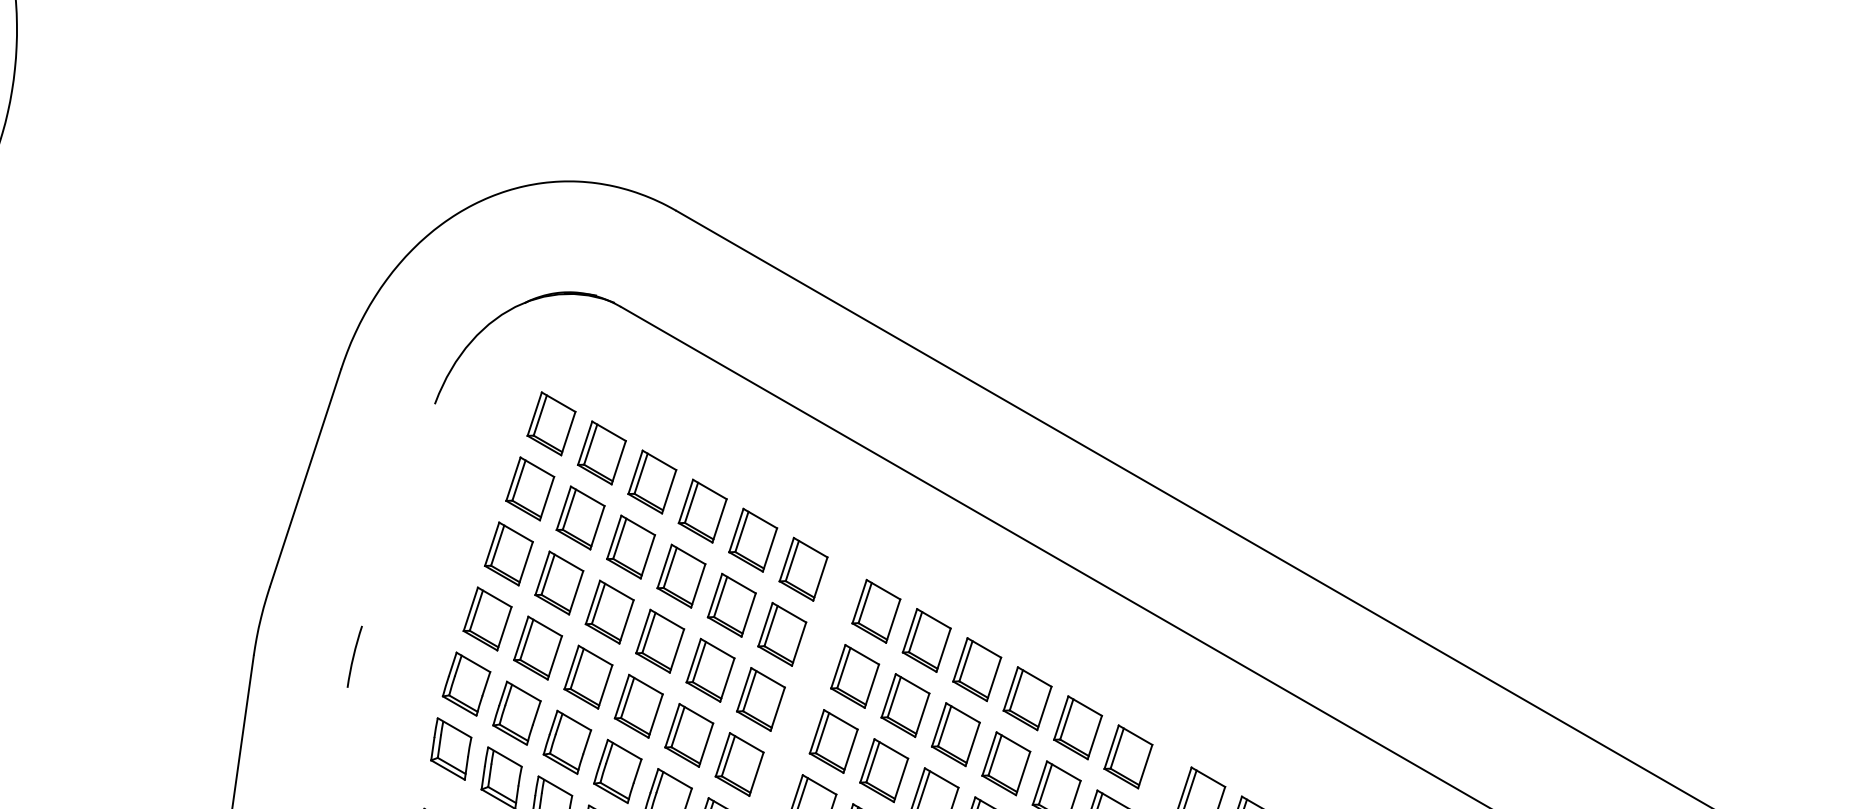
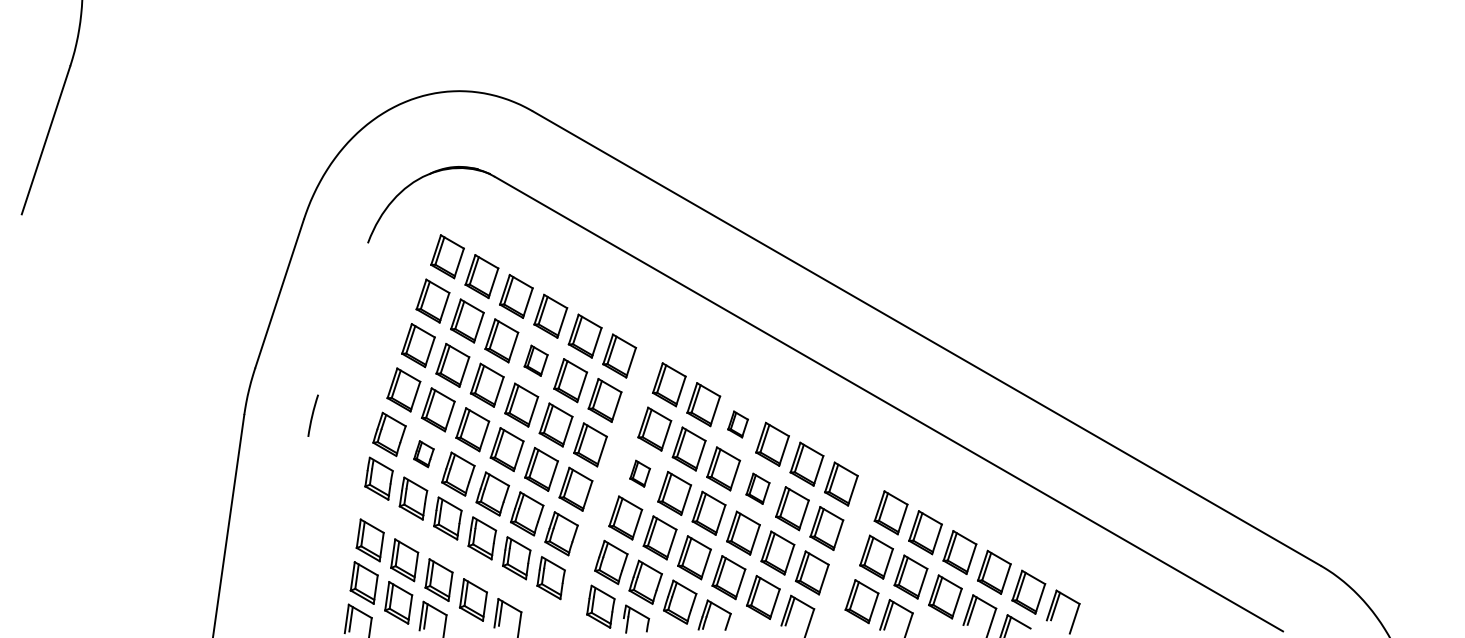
part: (680, 575) -> (535, 360), size x0.7
part: (976, 669) -> (737, 424), size x0.6
part: (516, 712) -> (423, 453), size x0.6
part: (832, 741) -> (639, 473), size x0.6
part: (1005, 763) -> (757, 488), size x0.7

